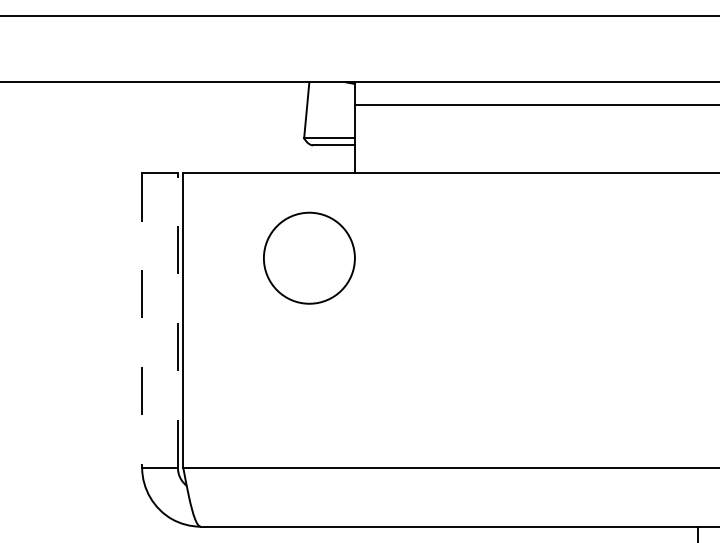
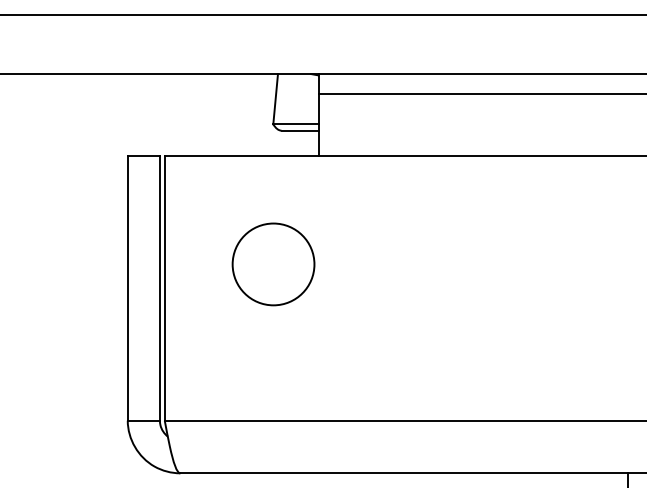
circle: (309, 257) -> (273, 263), moved
line: (178, 320) -> (160, 288), dashed -> solid
line: (142, 321) -> (128, 288), dashed -> solid

